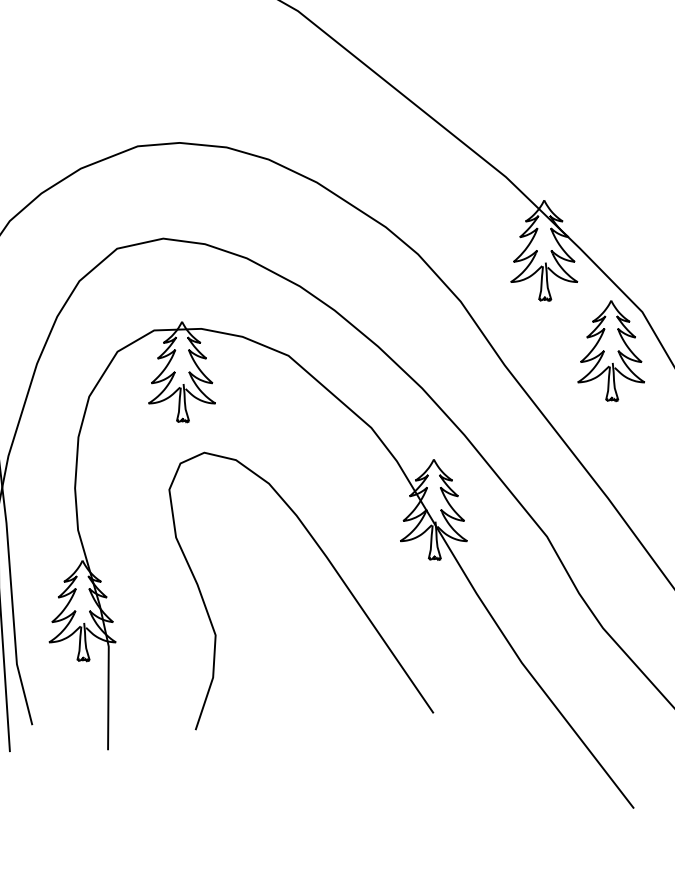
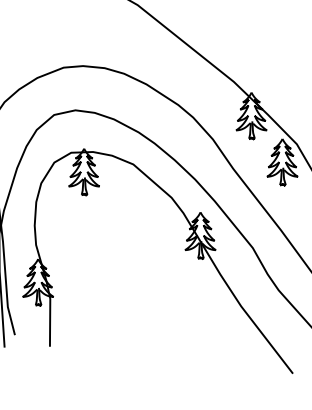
curve: (327, 563) -> (151, 260), removed

